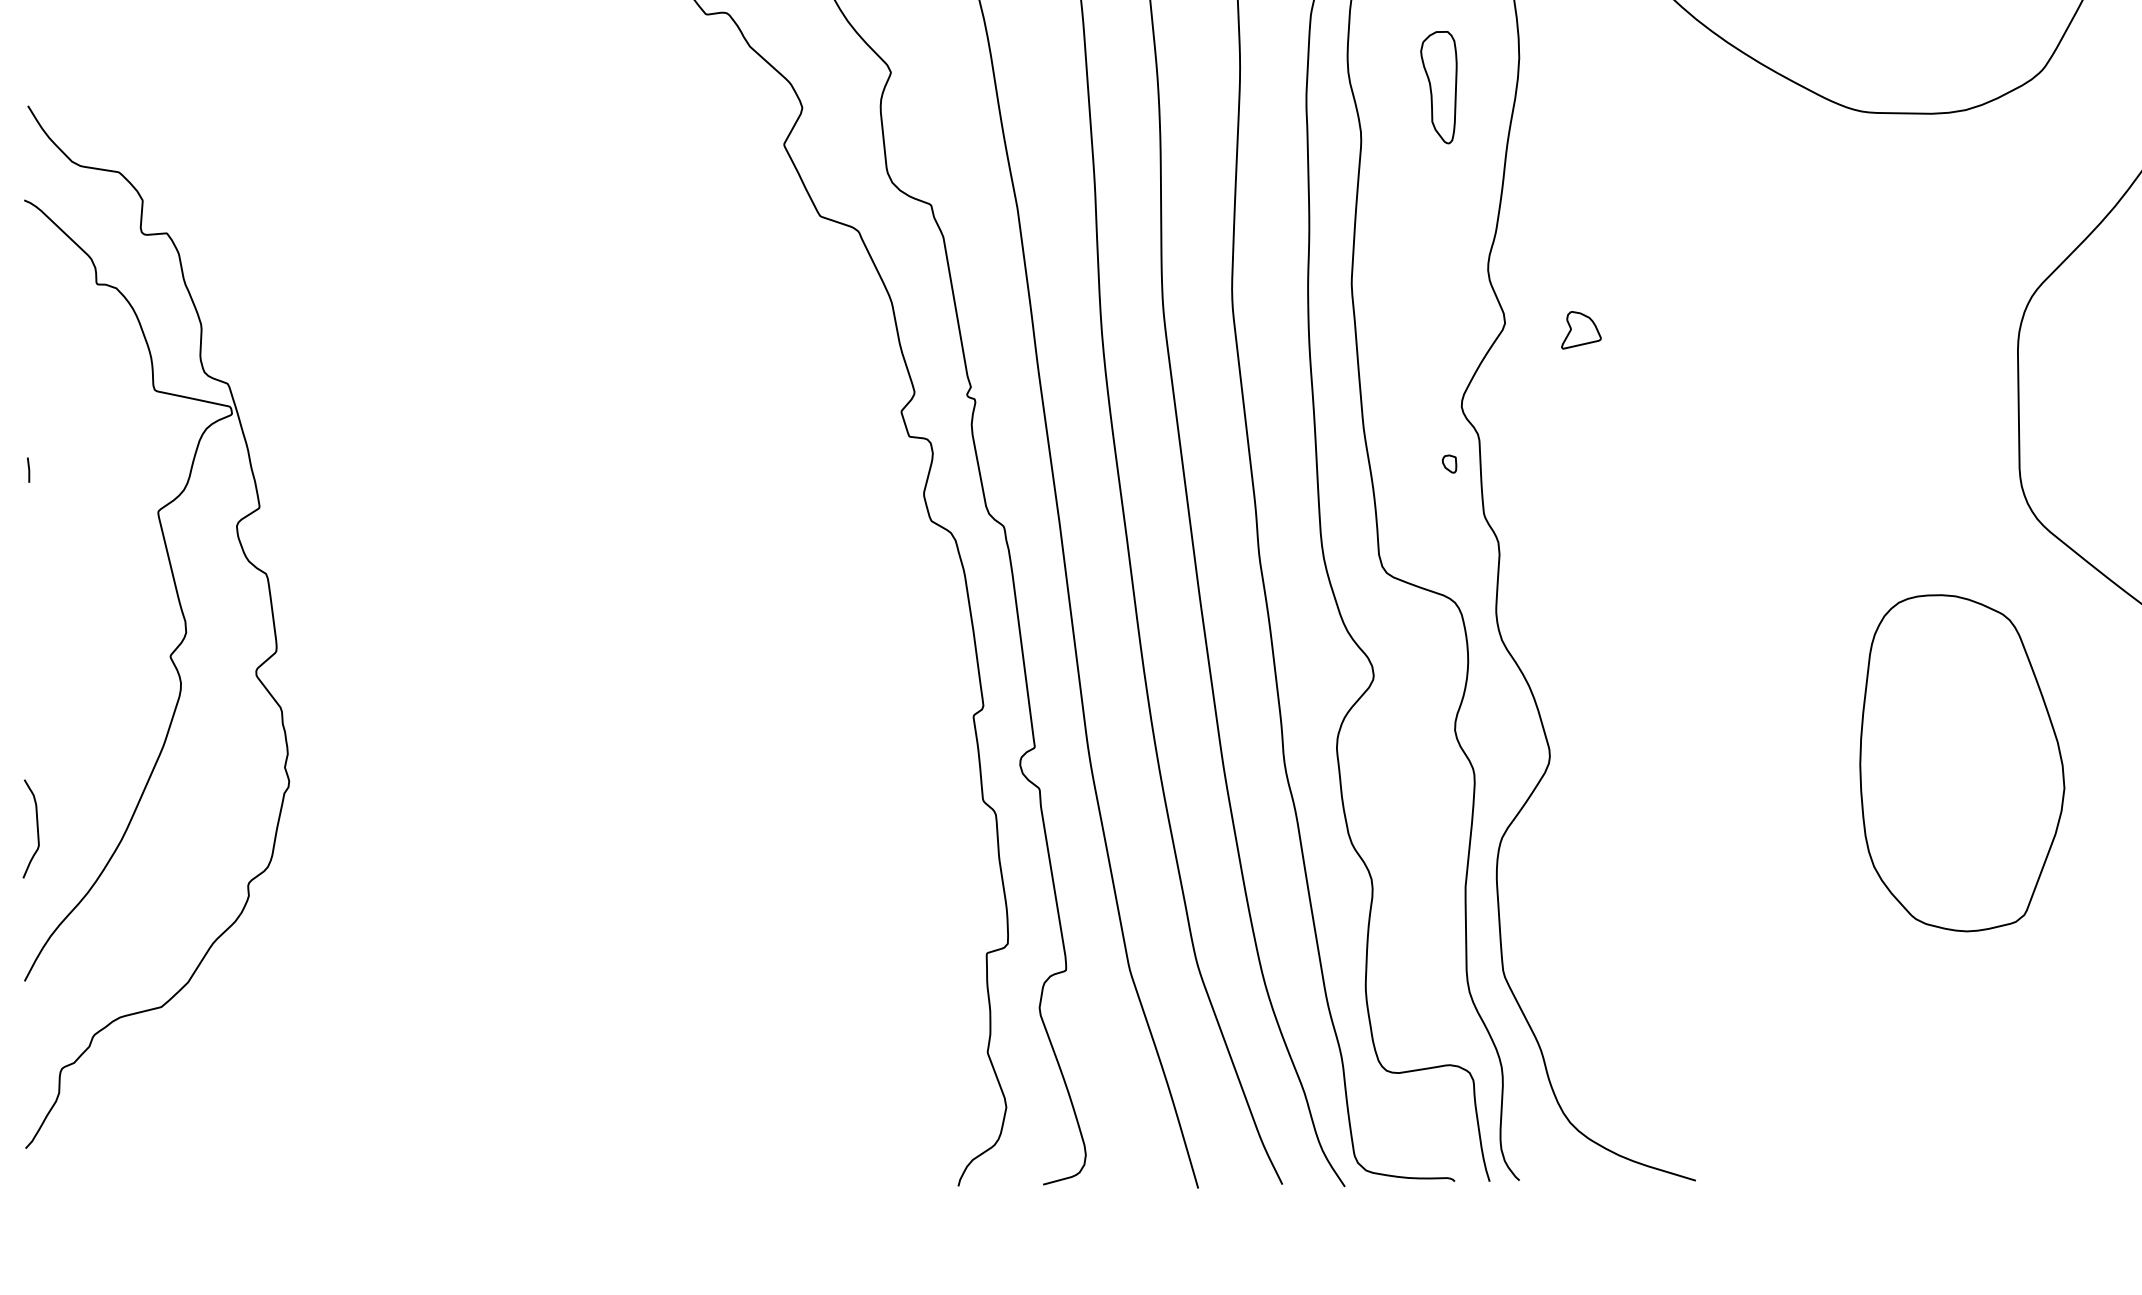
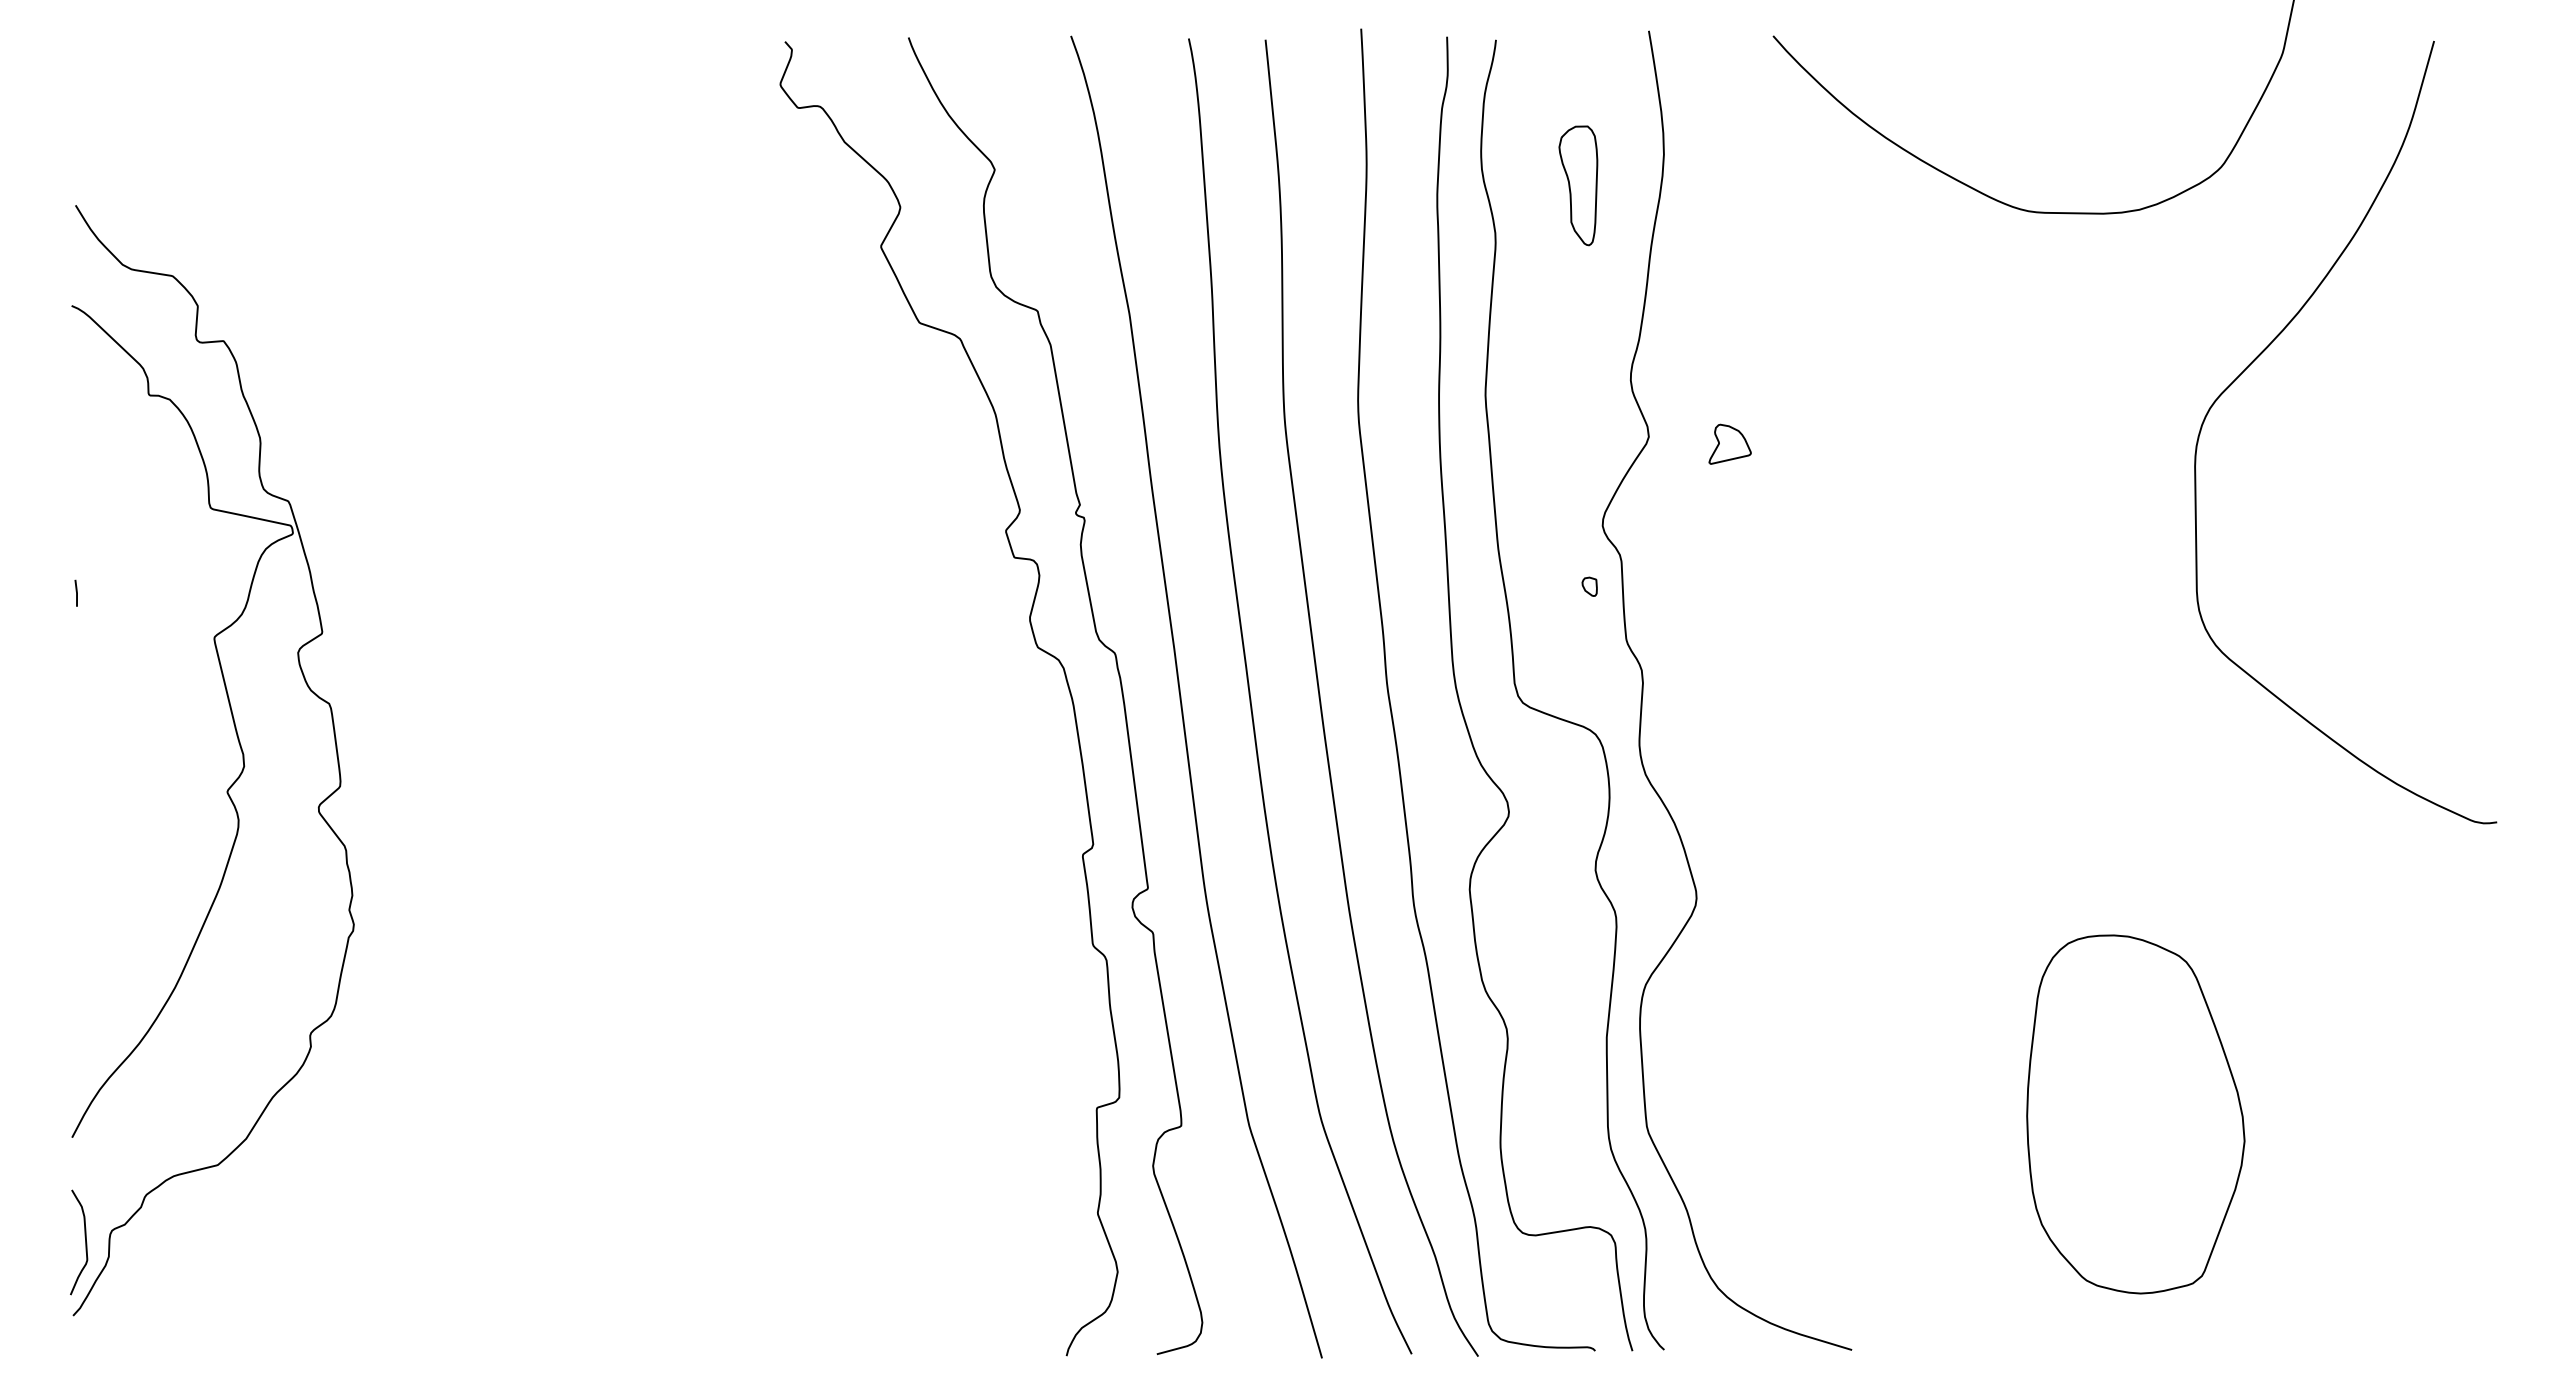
part: (1961, 763) -> (2135, 1114), moved
curve: (37, 829) -> (85, 1242), moved

